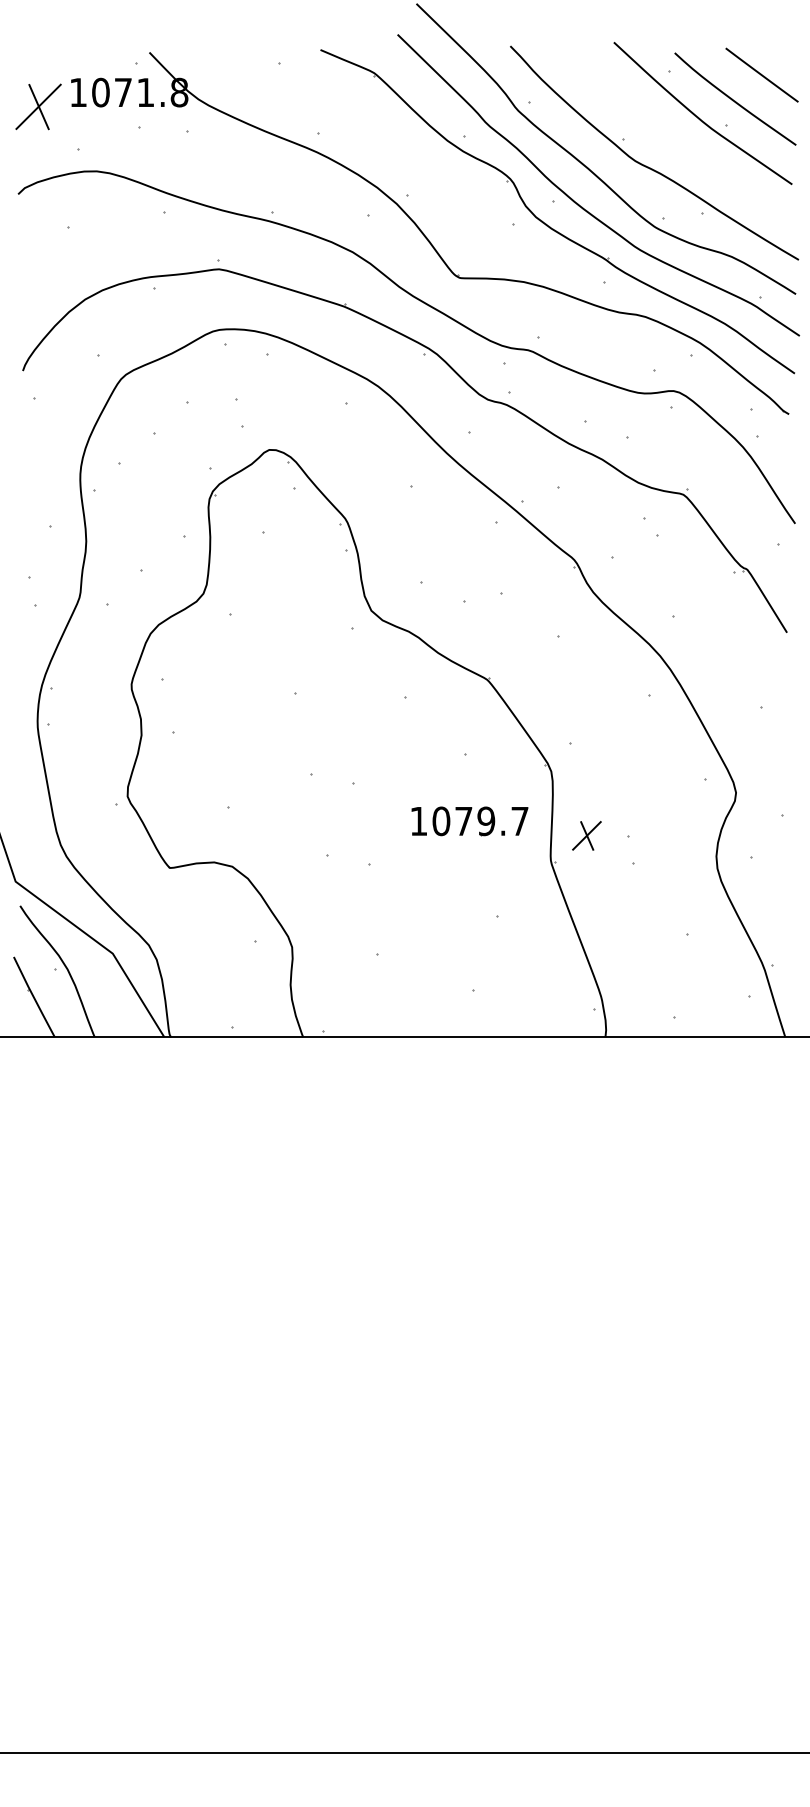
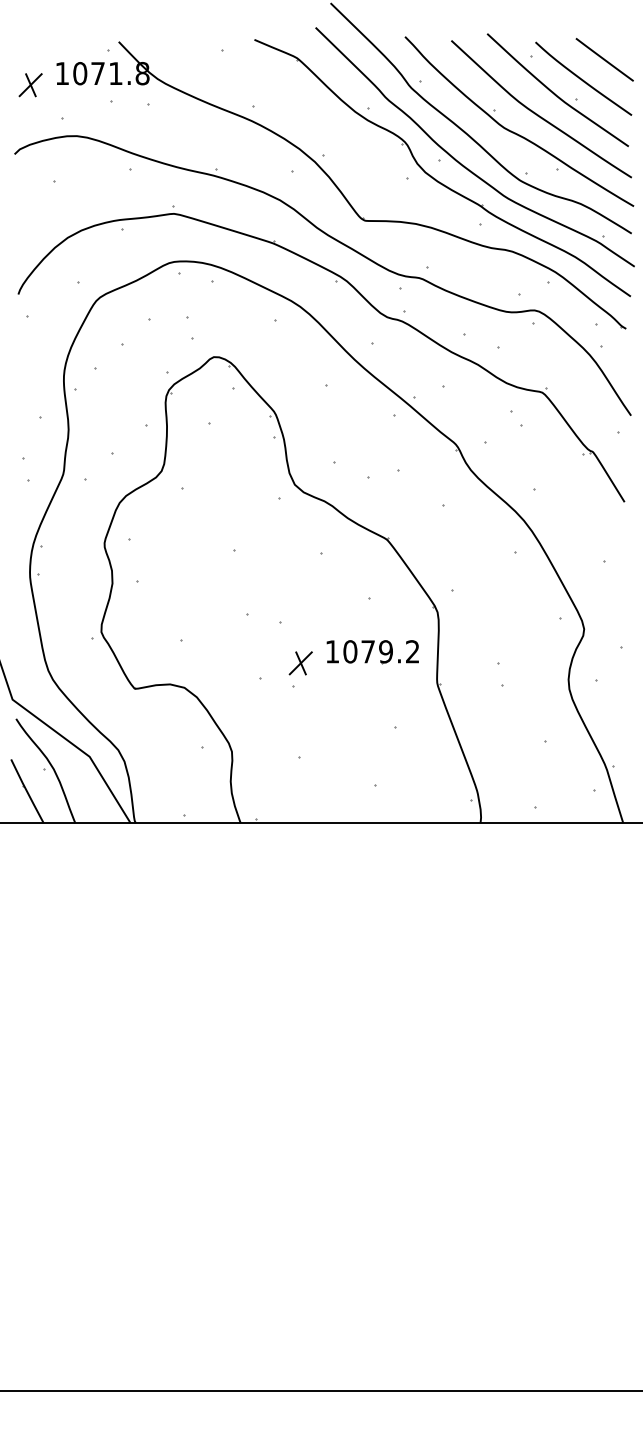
part: (38, 107) -> (30, 85), size x0.62
curve: (678, 144) -> (538, 114), added
text: (519, 820) -> (412, 651), 1079.7 -> 1079.2
part: (586, 836) -> (300, 663), moved

